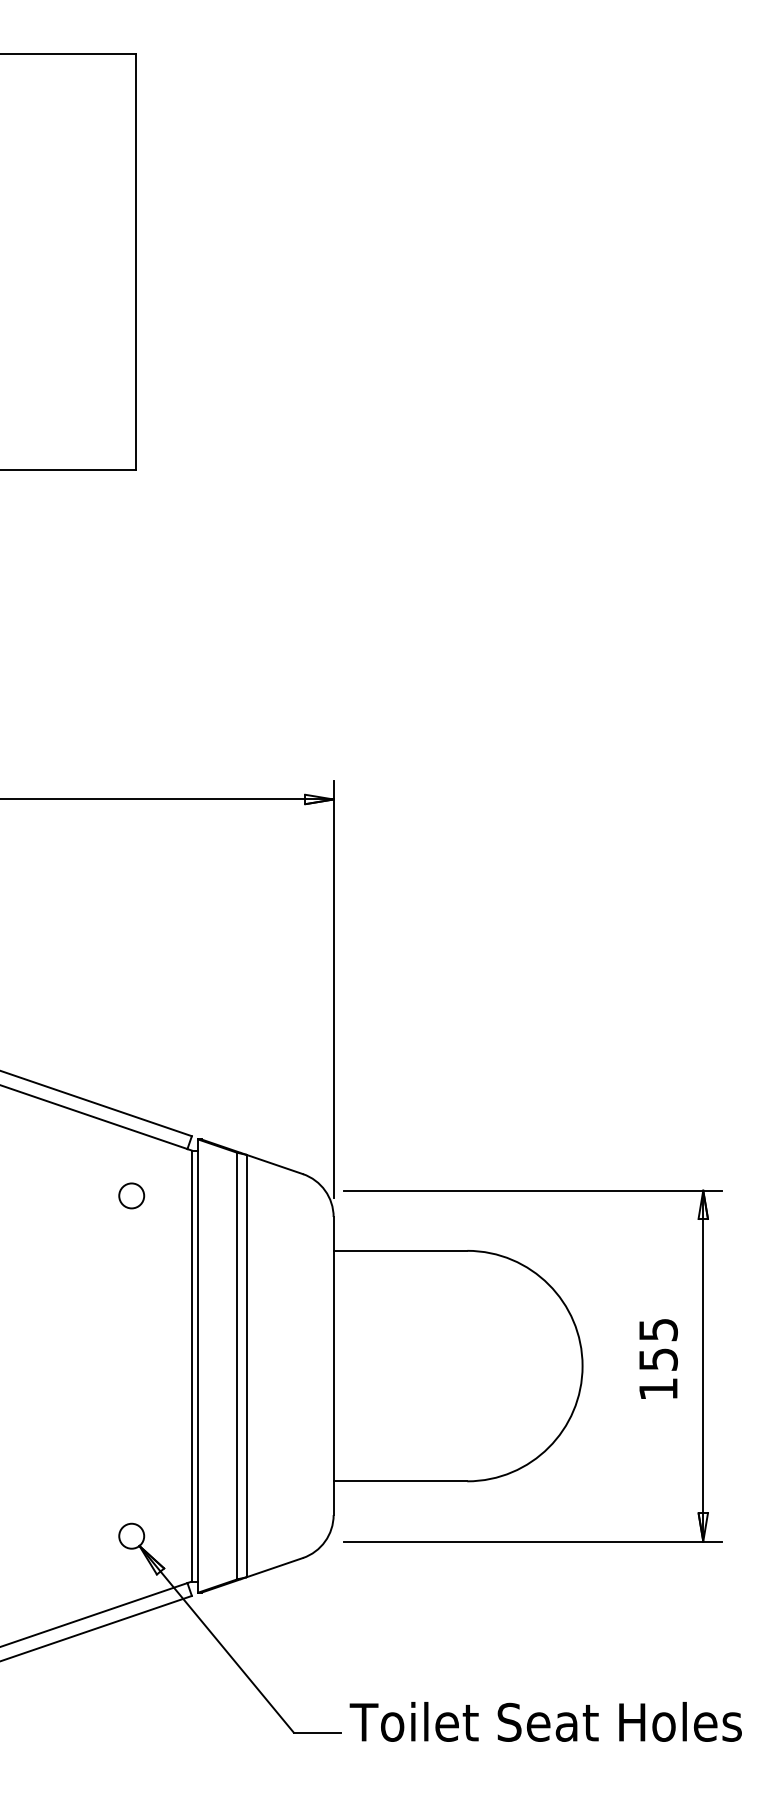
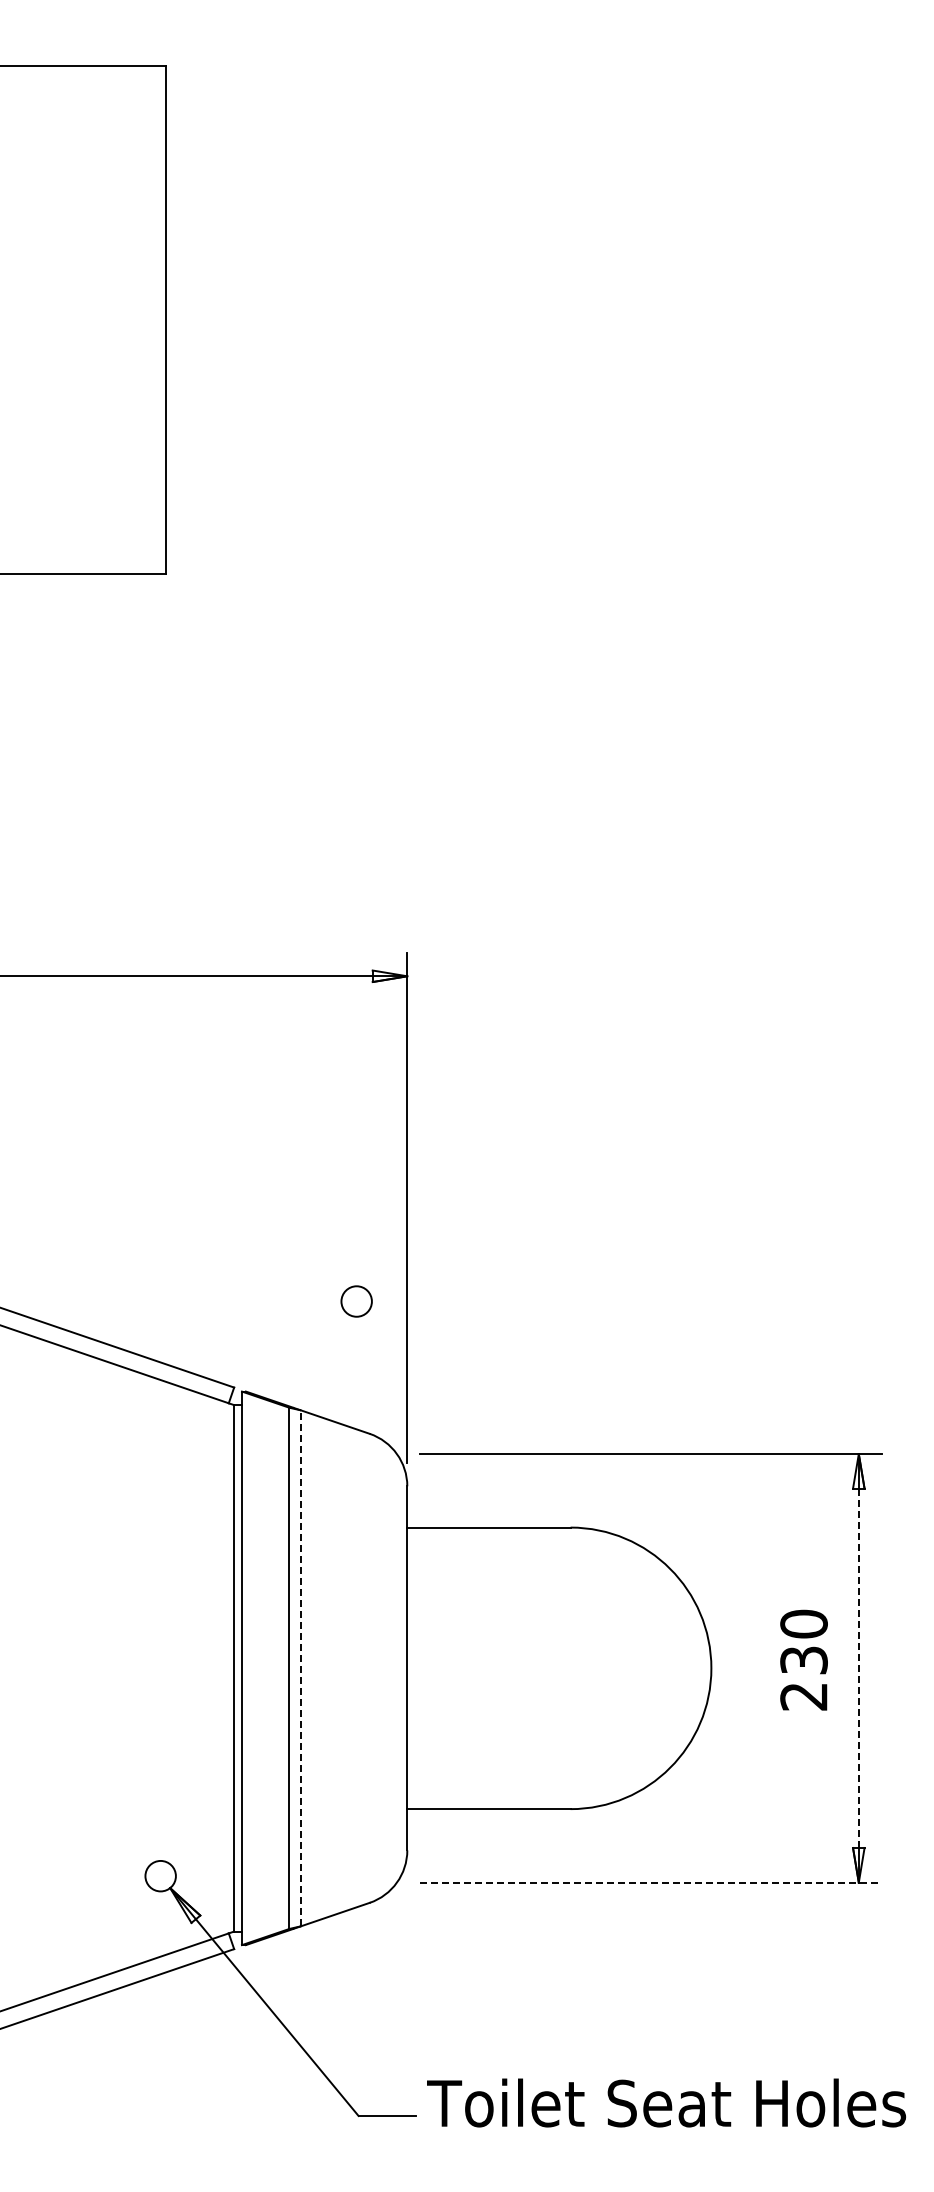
circle: (131, 1195) -> (356, 1301), moved
text: (657, 1358) -> (803, 1659), 155 -> 230
line: (247, 1366) -> (301, 1668), solid -> dashed
line: (703, 1366) -> (858, 1668), solid -> dashed
line: (532, 1541) -> (650, 1882), solid -> dashed

